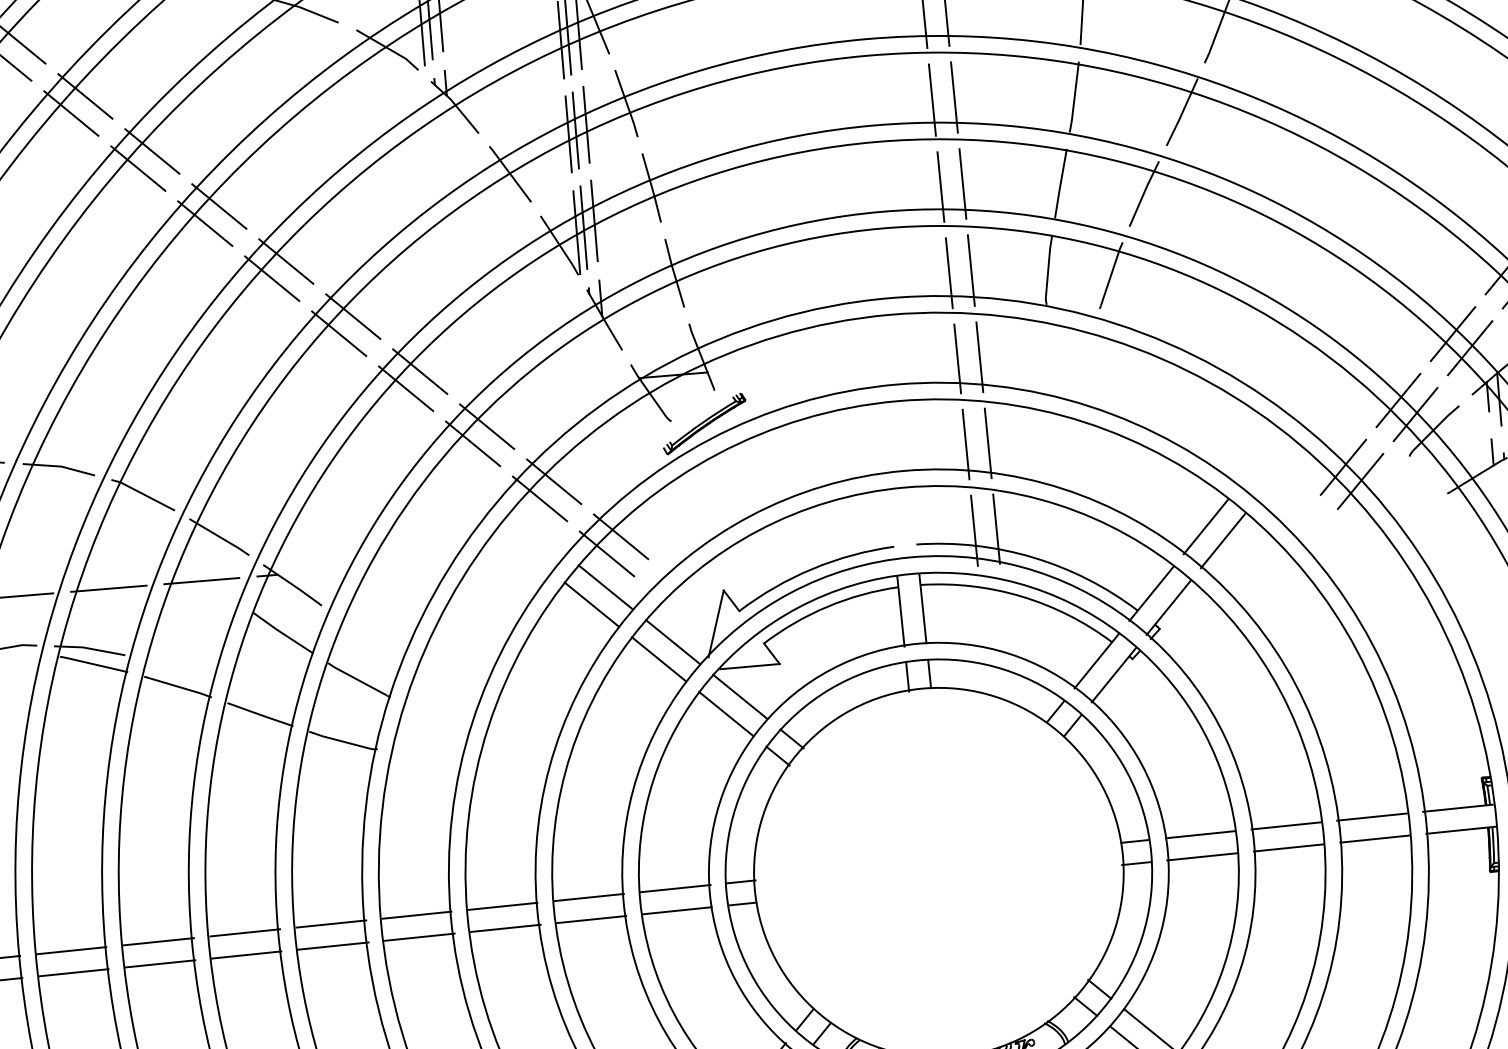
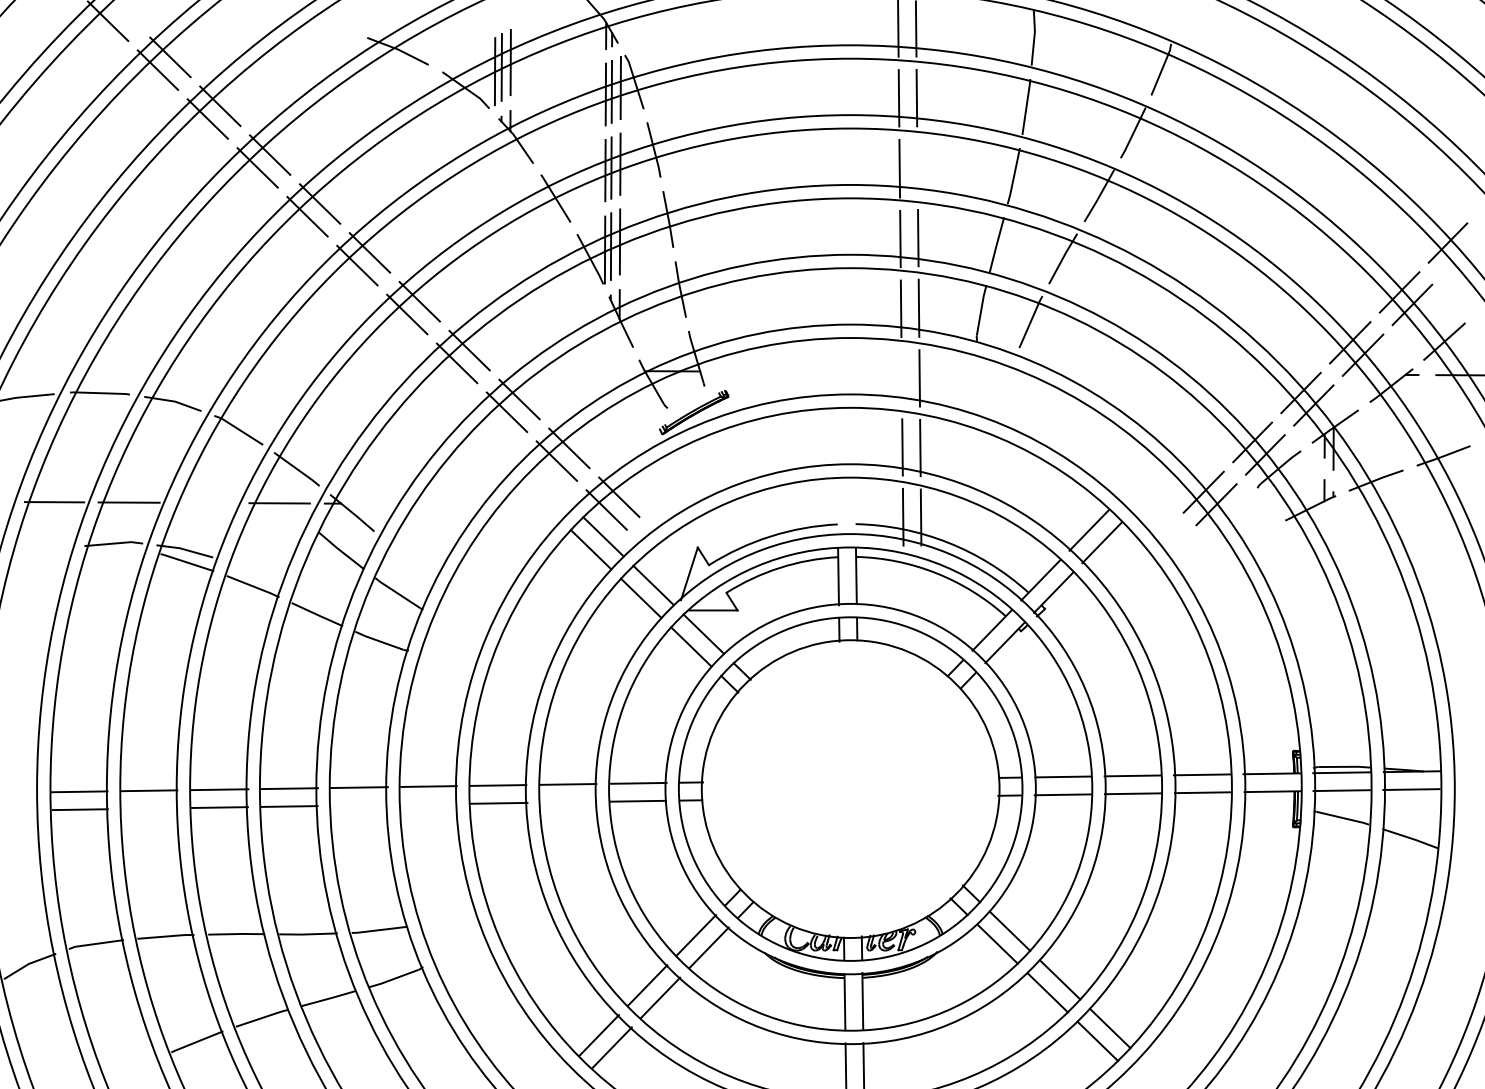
line: (954, 96) -> (917, 167), removed
line: (957, 358) -> (901, 377), removed
line: (108, 588) -> (204, 502), removed
line: (591, 918) -> (568, 801), removed
line: (419, 936) -> (429, 803), removed
line: (333, 946) -> (359, 805), removed
line: (73, 972) -> (149, 808), removed

